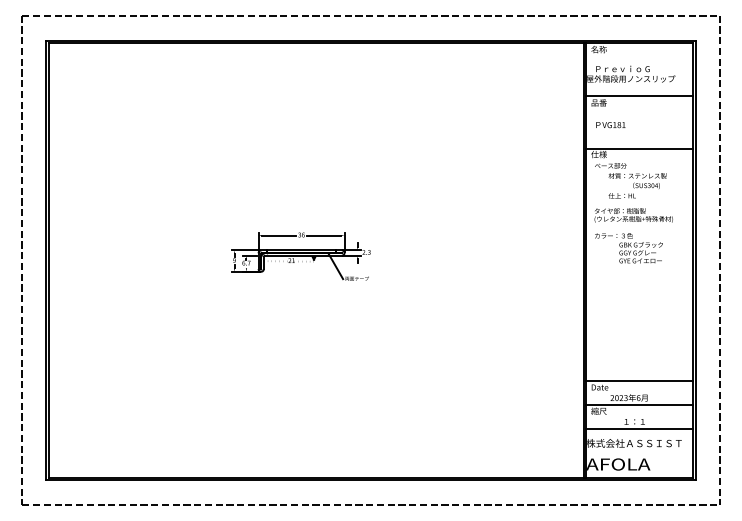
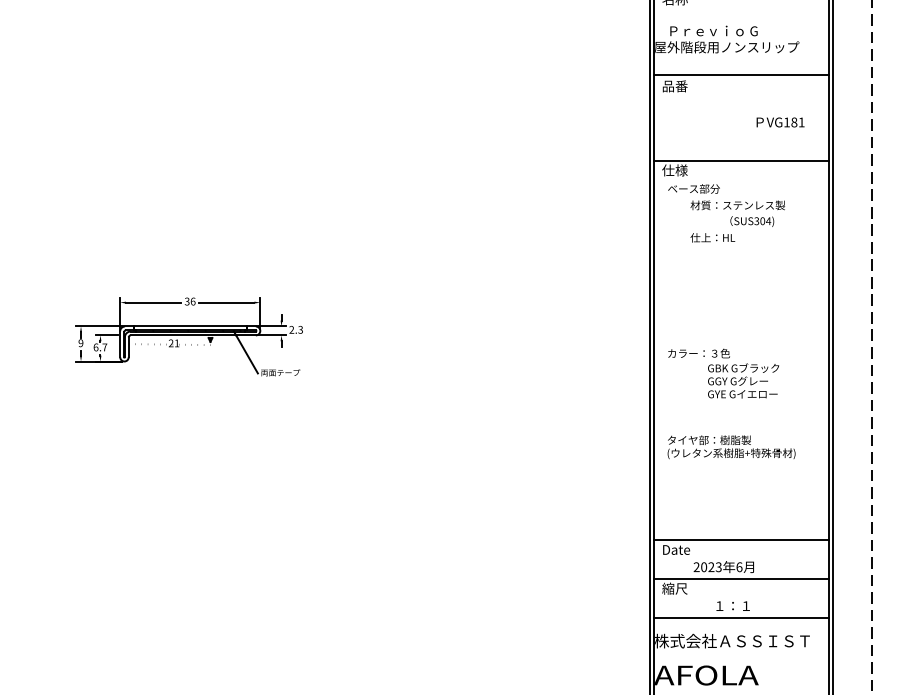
text: (610, 125) -> (779, 123), moved
text: (633, 215) -> (731, 447), moved
text: (628, 248) -> (722, 374), moved

